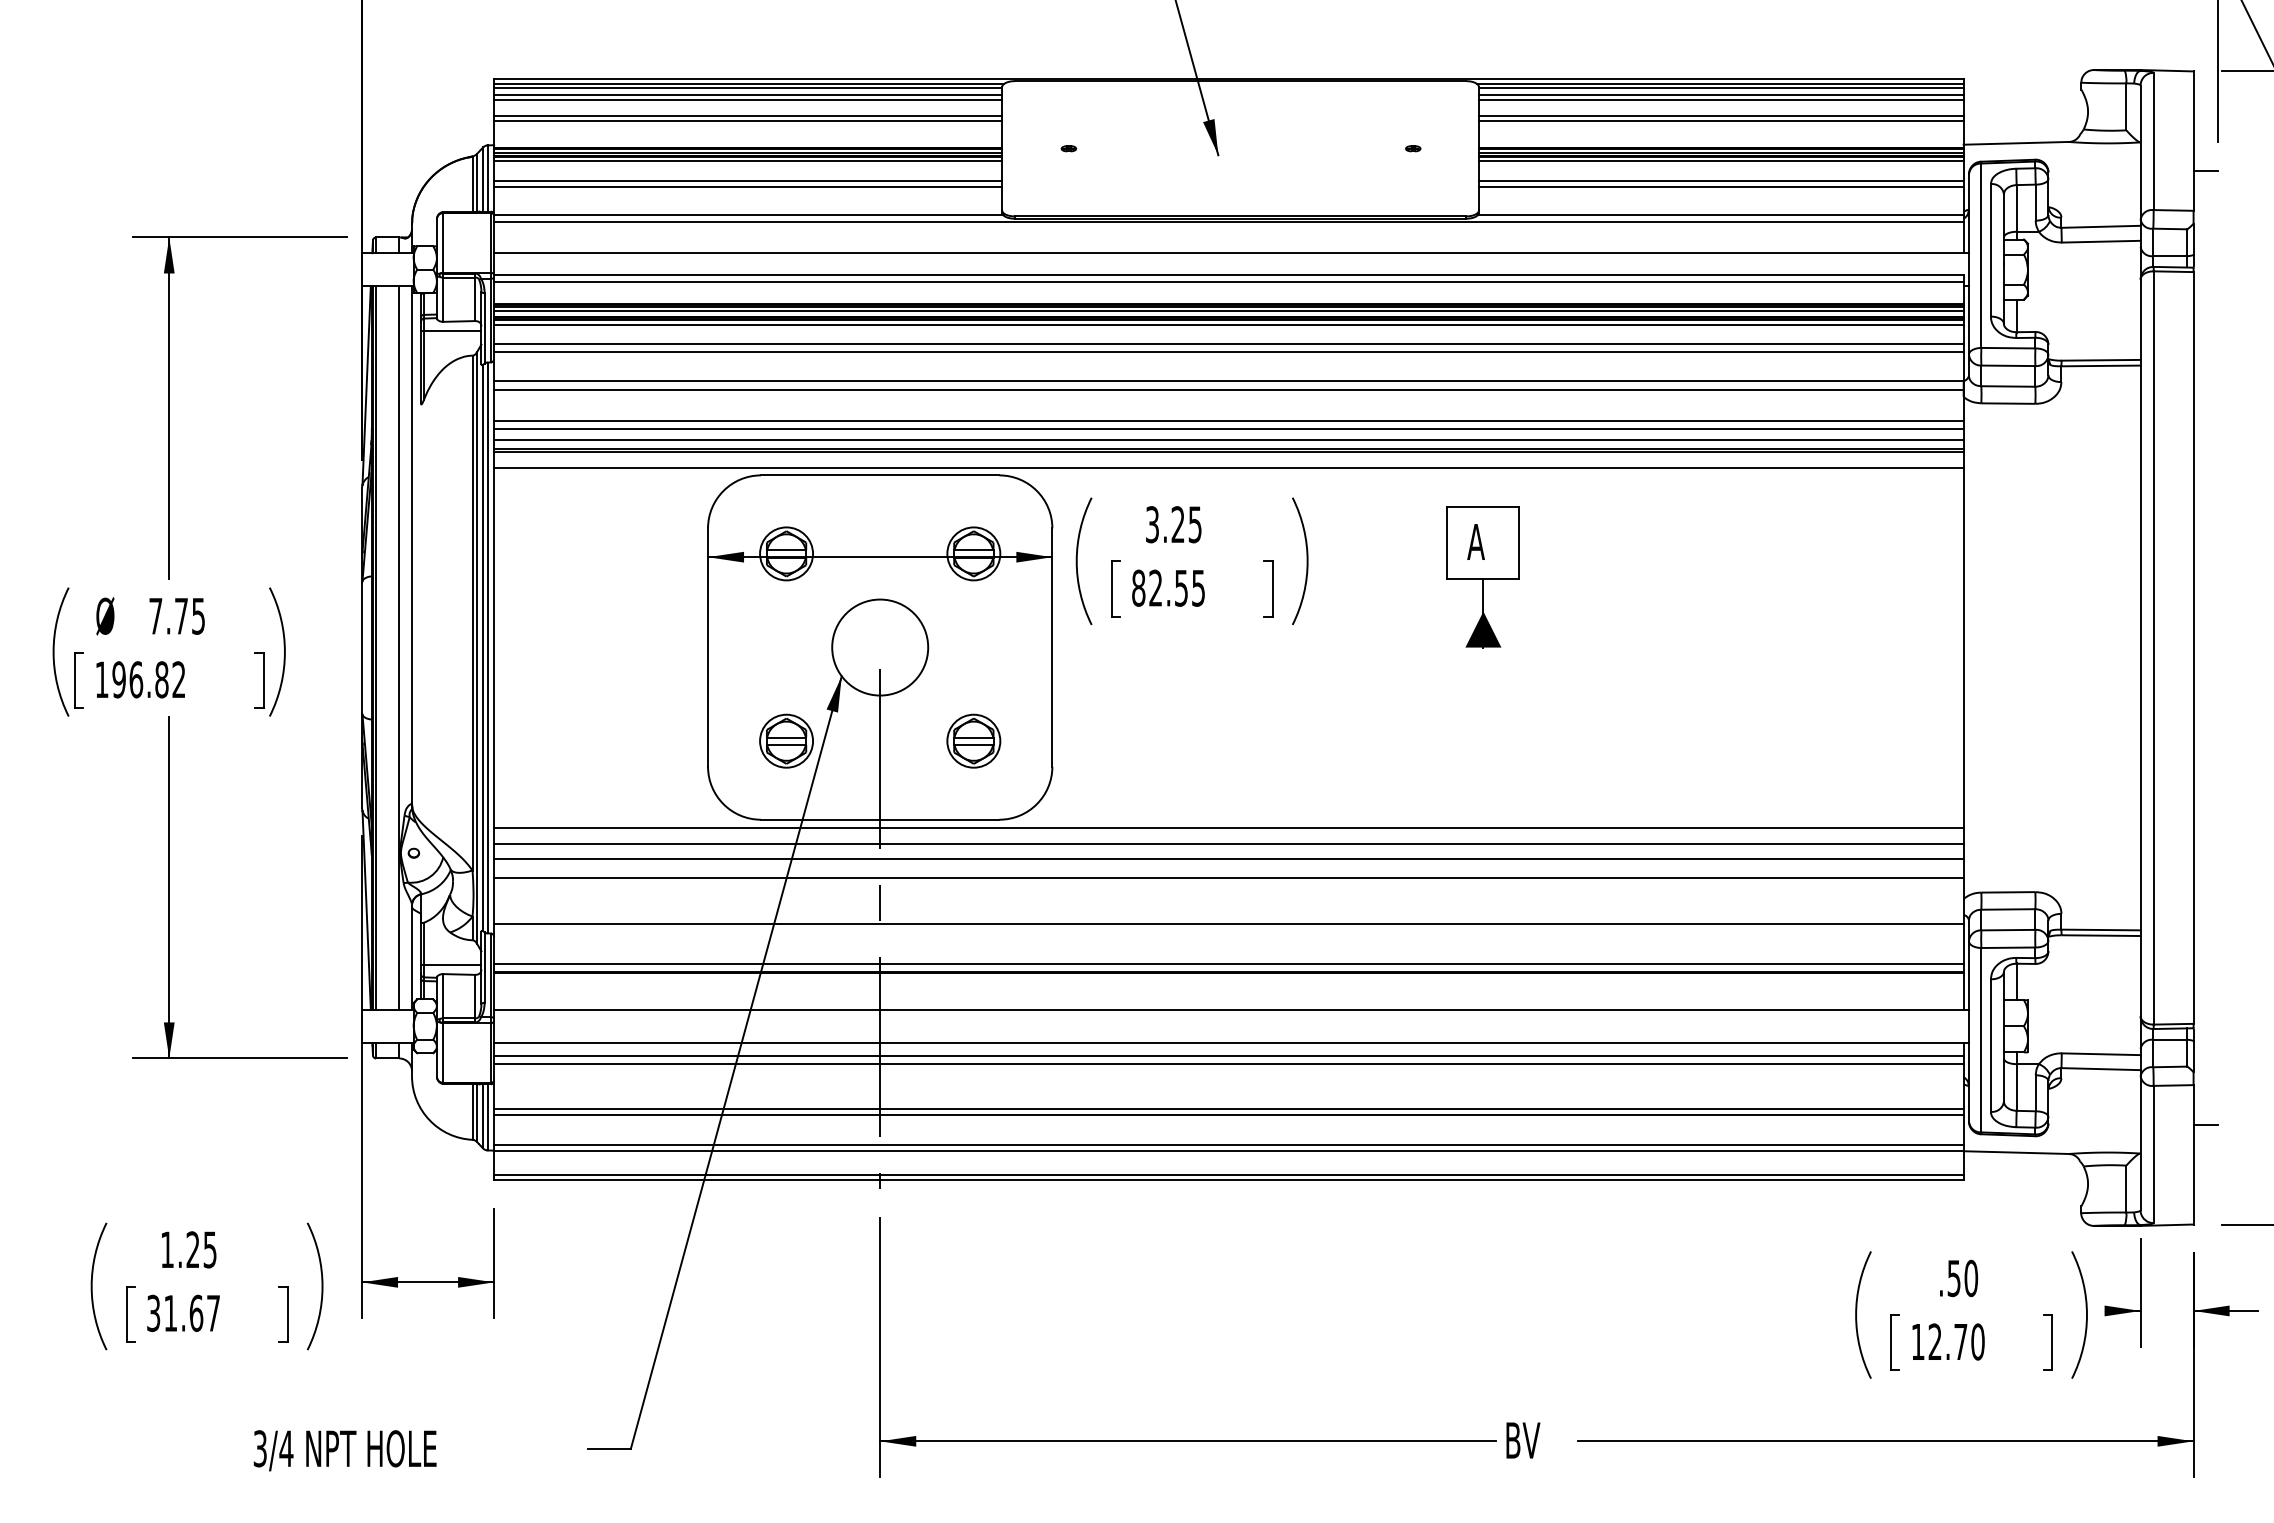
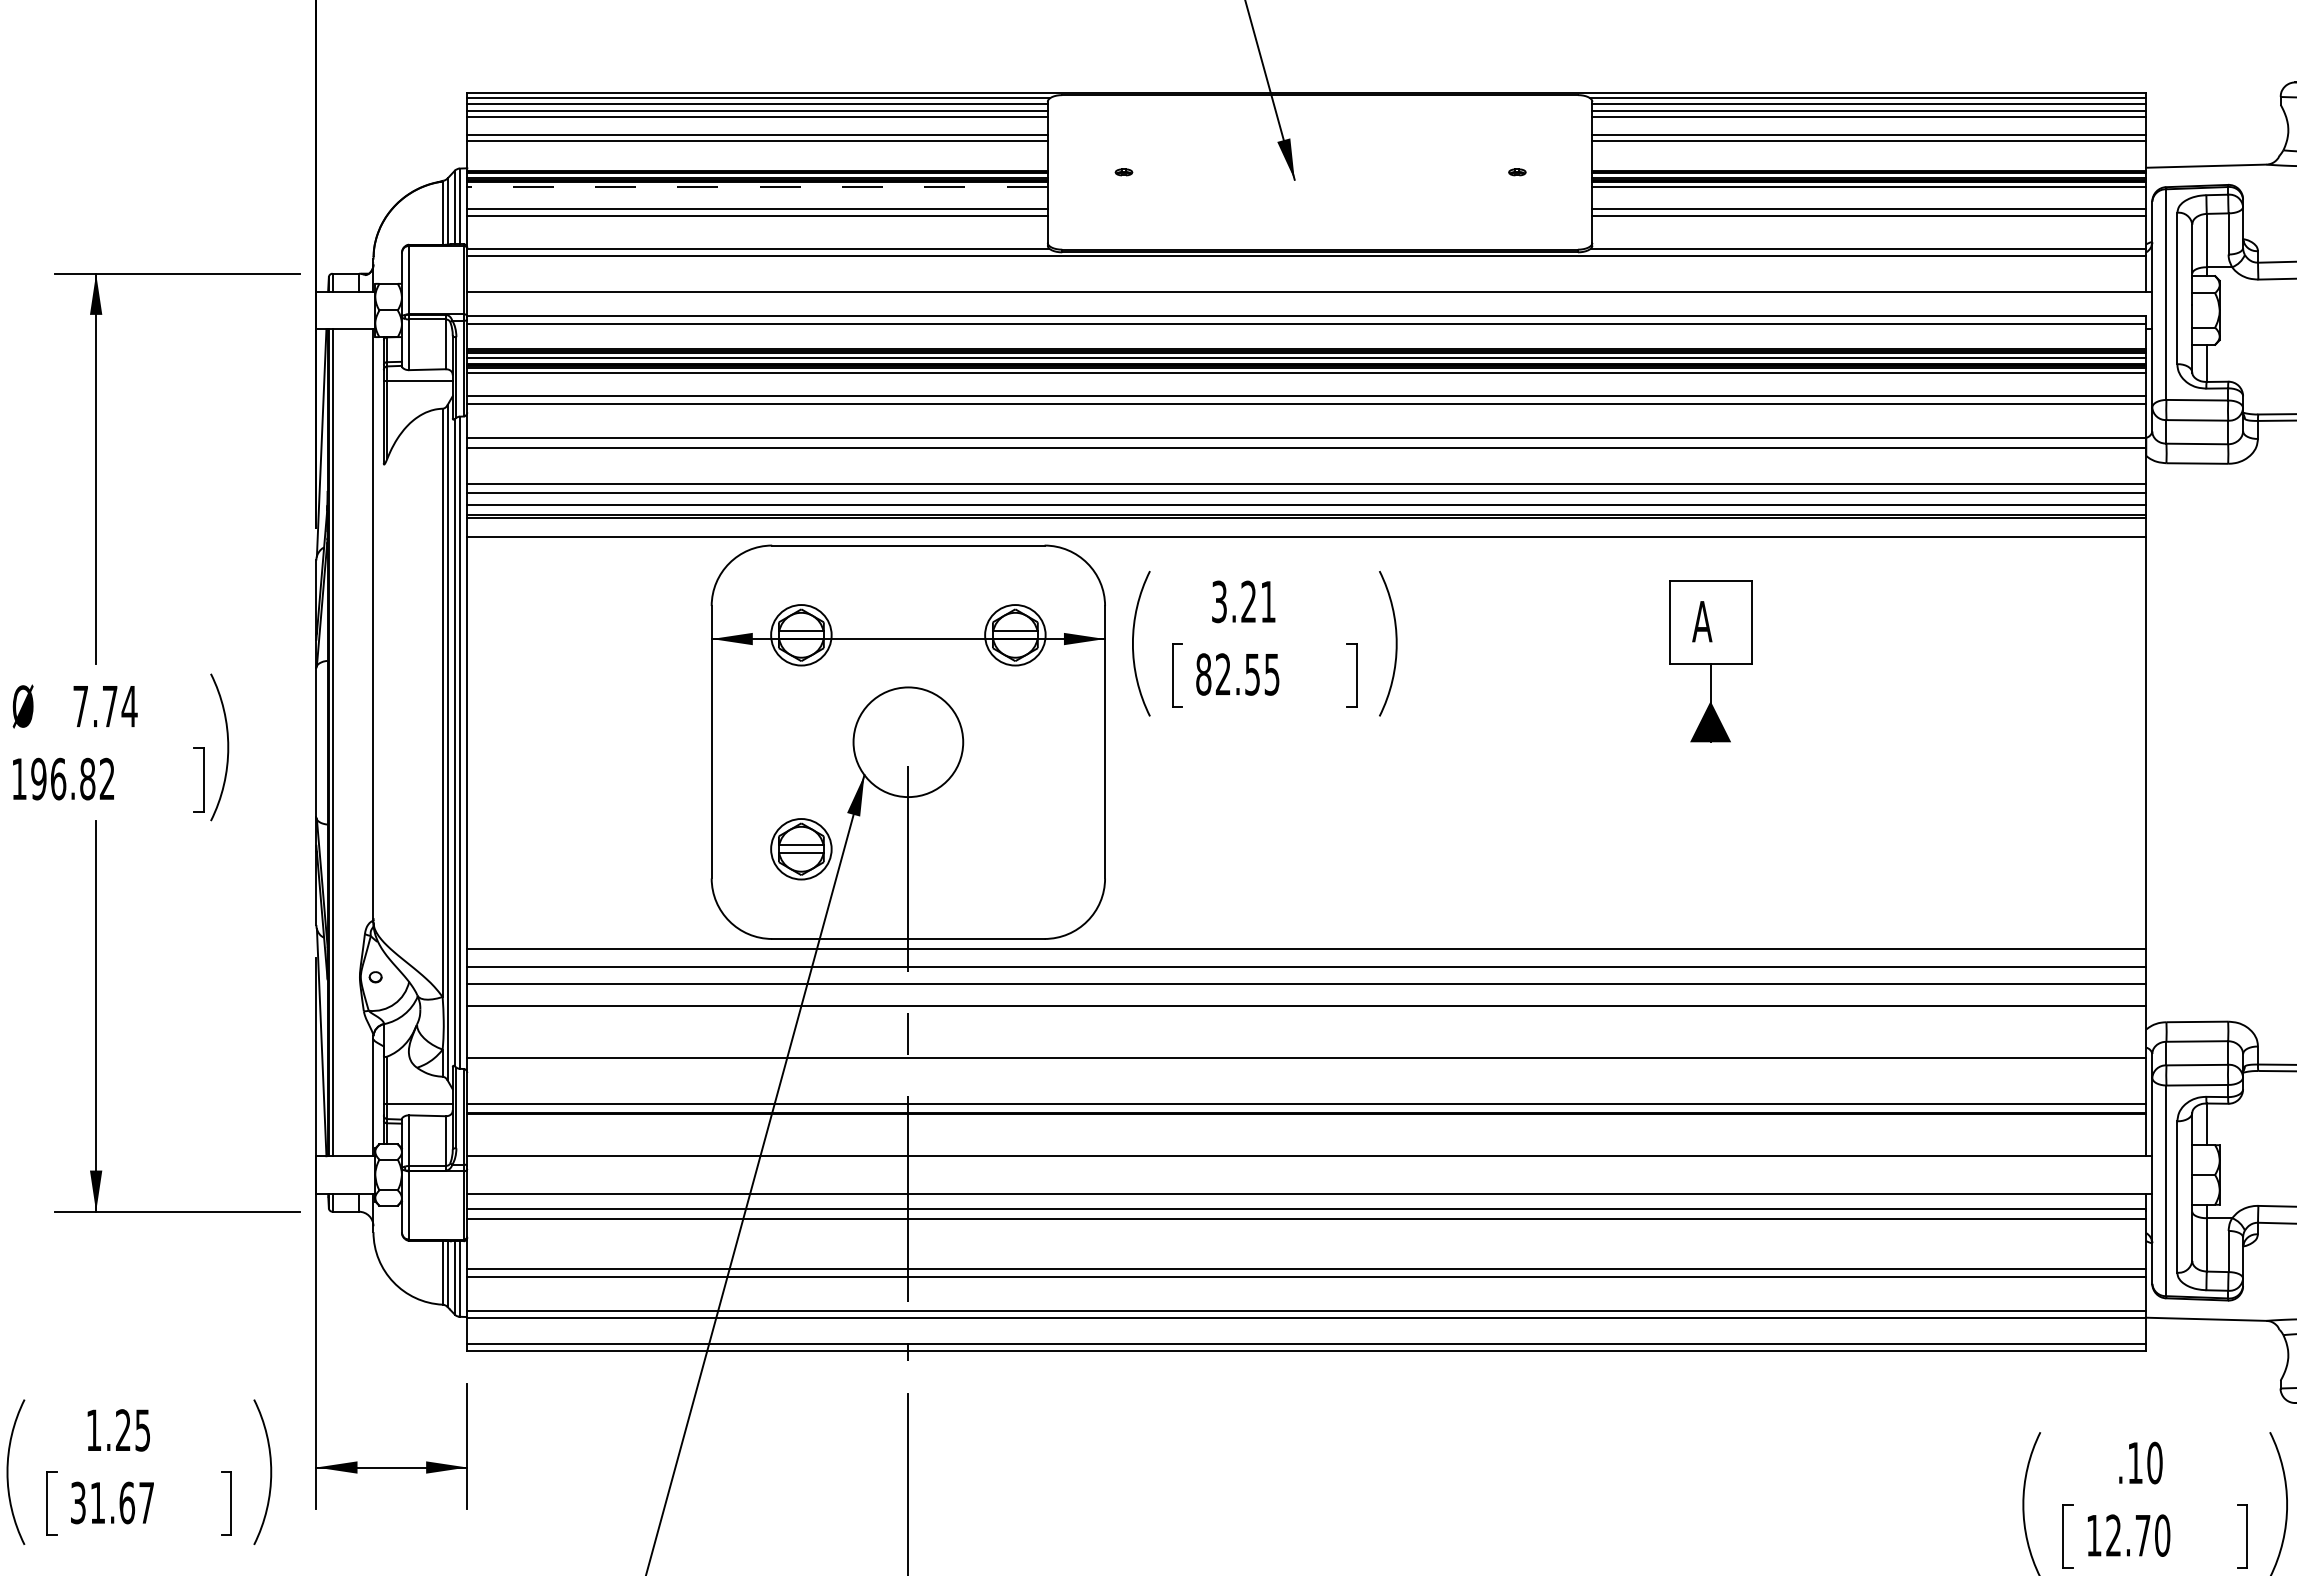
line: (747, 161) -> (756, 186), solid -> dashed
text: (1194, 524) -> (1267, 601), 3.25 -> 3.21
part: (1482, 577) -> (1709, 662), moved
text: (198, 616) -> (129, 706), 7.75 -> 7.74
line: (399, 647) -> (359, 742), removed
part: (973, 740) -> (1014, 848), removed
text: (1953, 1278) -> (2134, 1463), .50 -> .10

